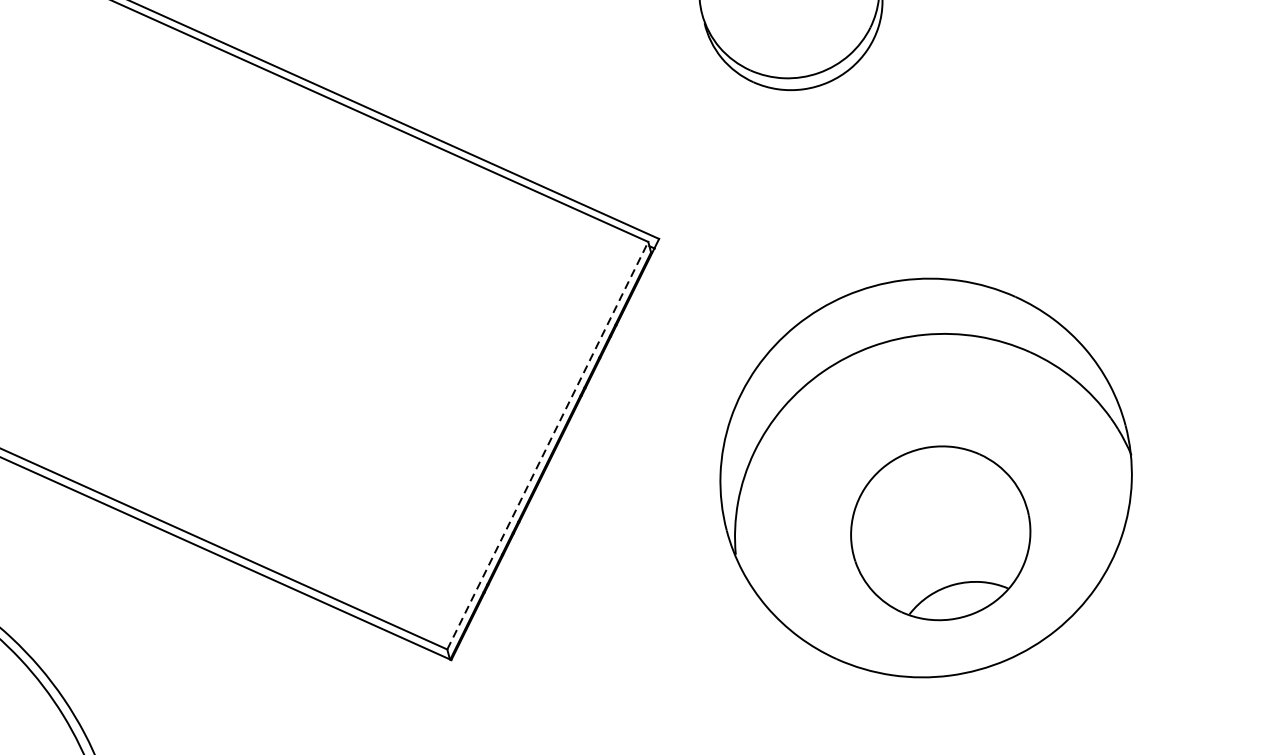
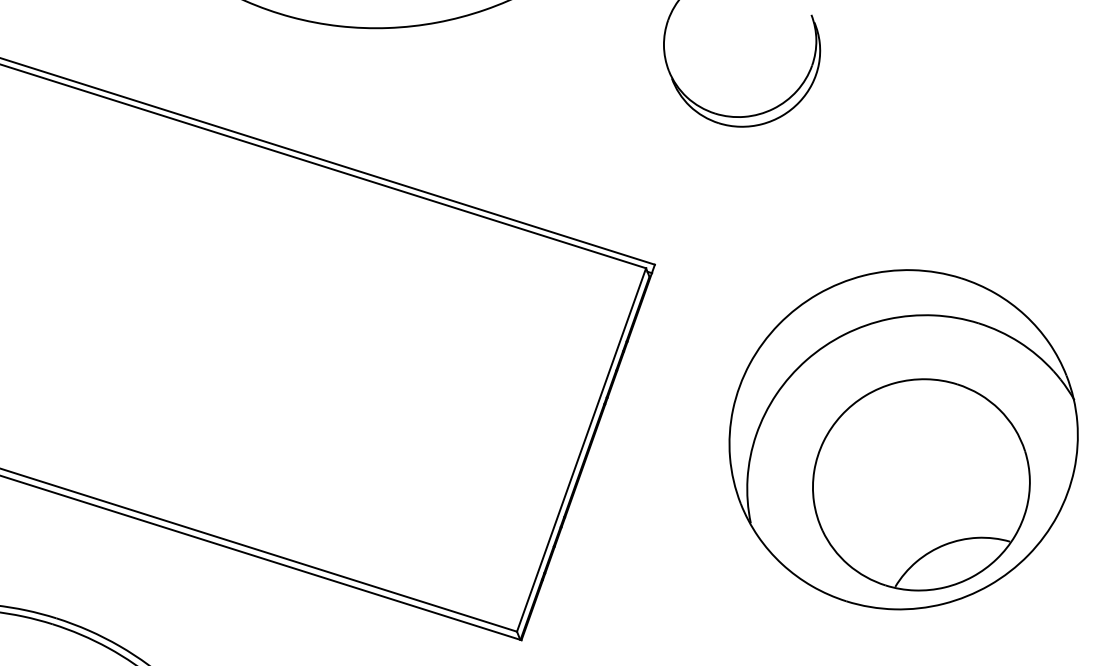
line: (547, 445) -> (581, 449), dashed -> solid
part: (940, 532) -> (921, 484), size x1.43

